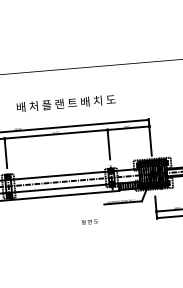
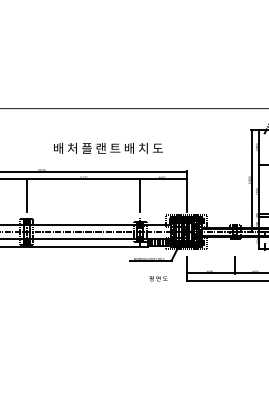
text: (66, 102) -> (108, 147), moved
text: (89, 221) -> (158, 278), moved

